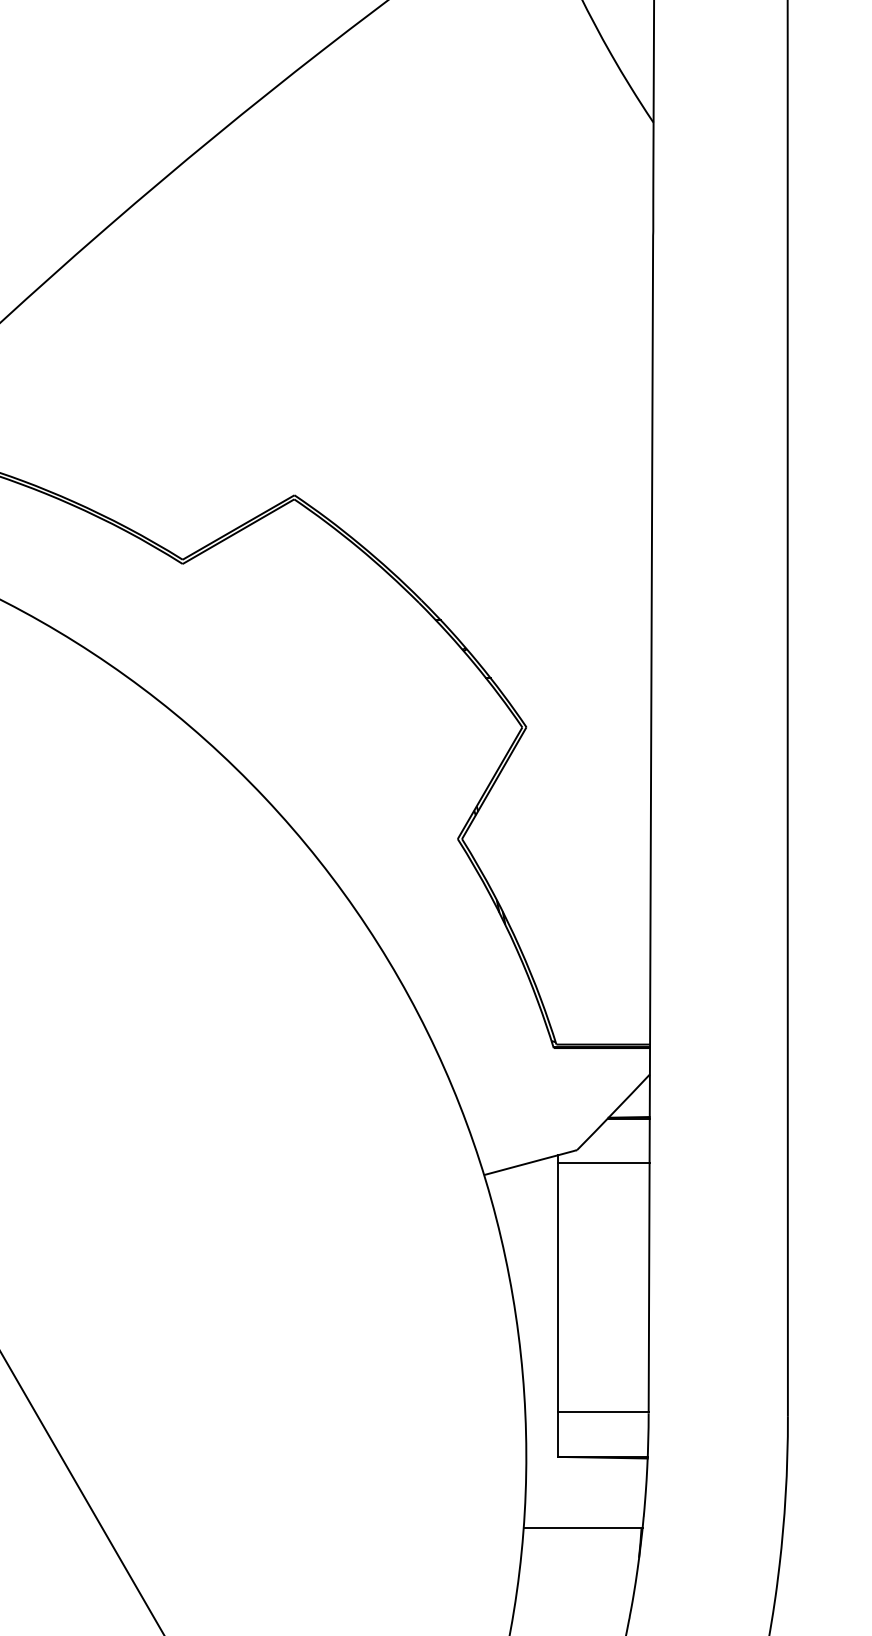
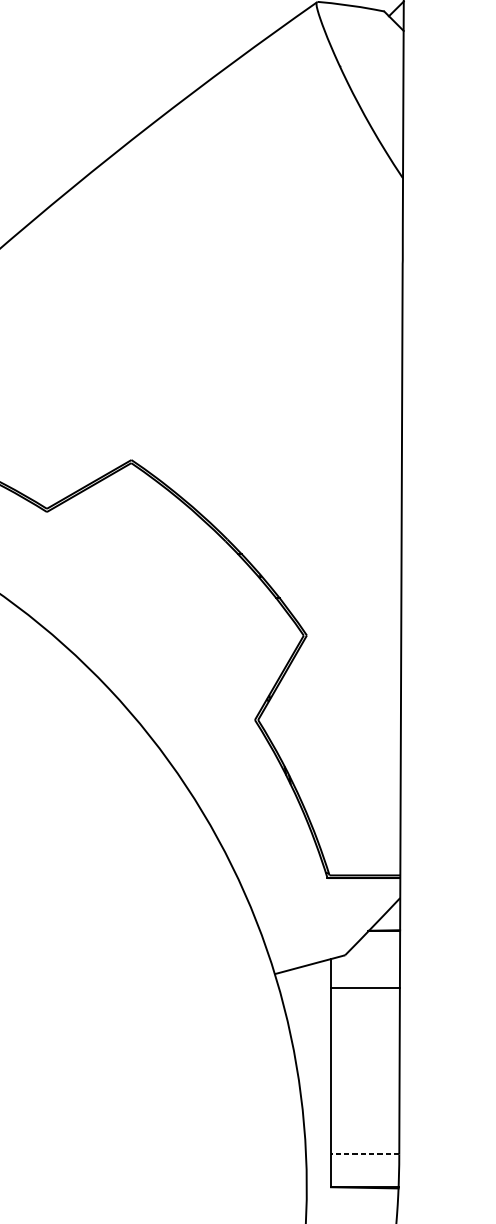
line: (603, 1163) -> (365, 988), moved
line: (603, 1412) -> (365, 1153), solid -> dashed

